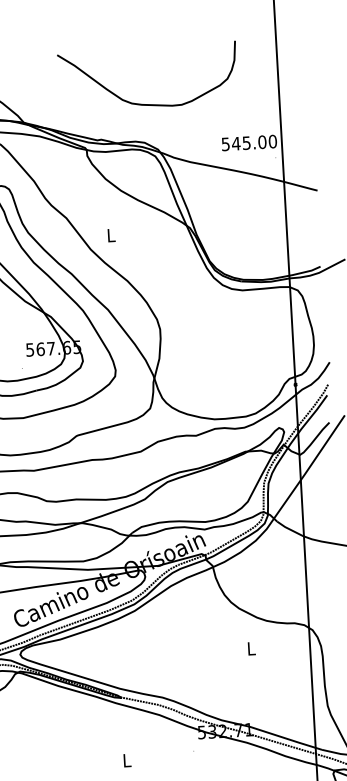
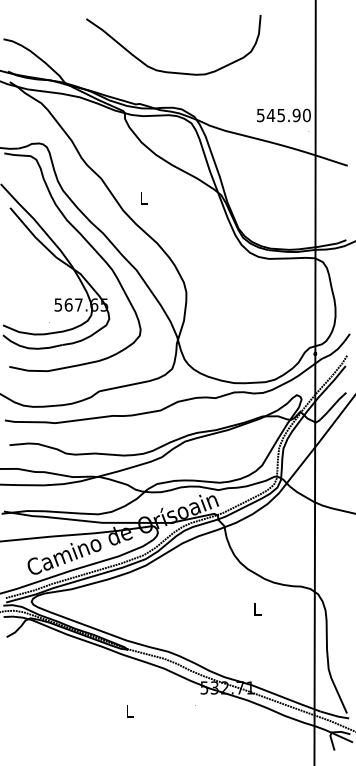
curve: (148, 103) -> (172, 71), moved
text: (262, 142) -> (296, 115), 545.00 -> 545.90

